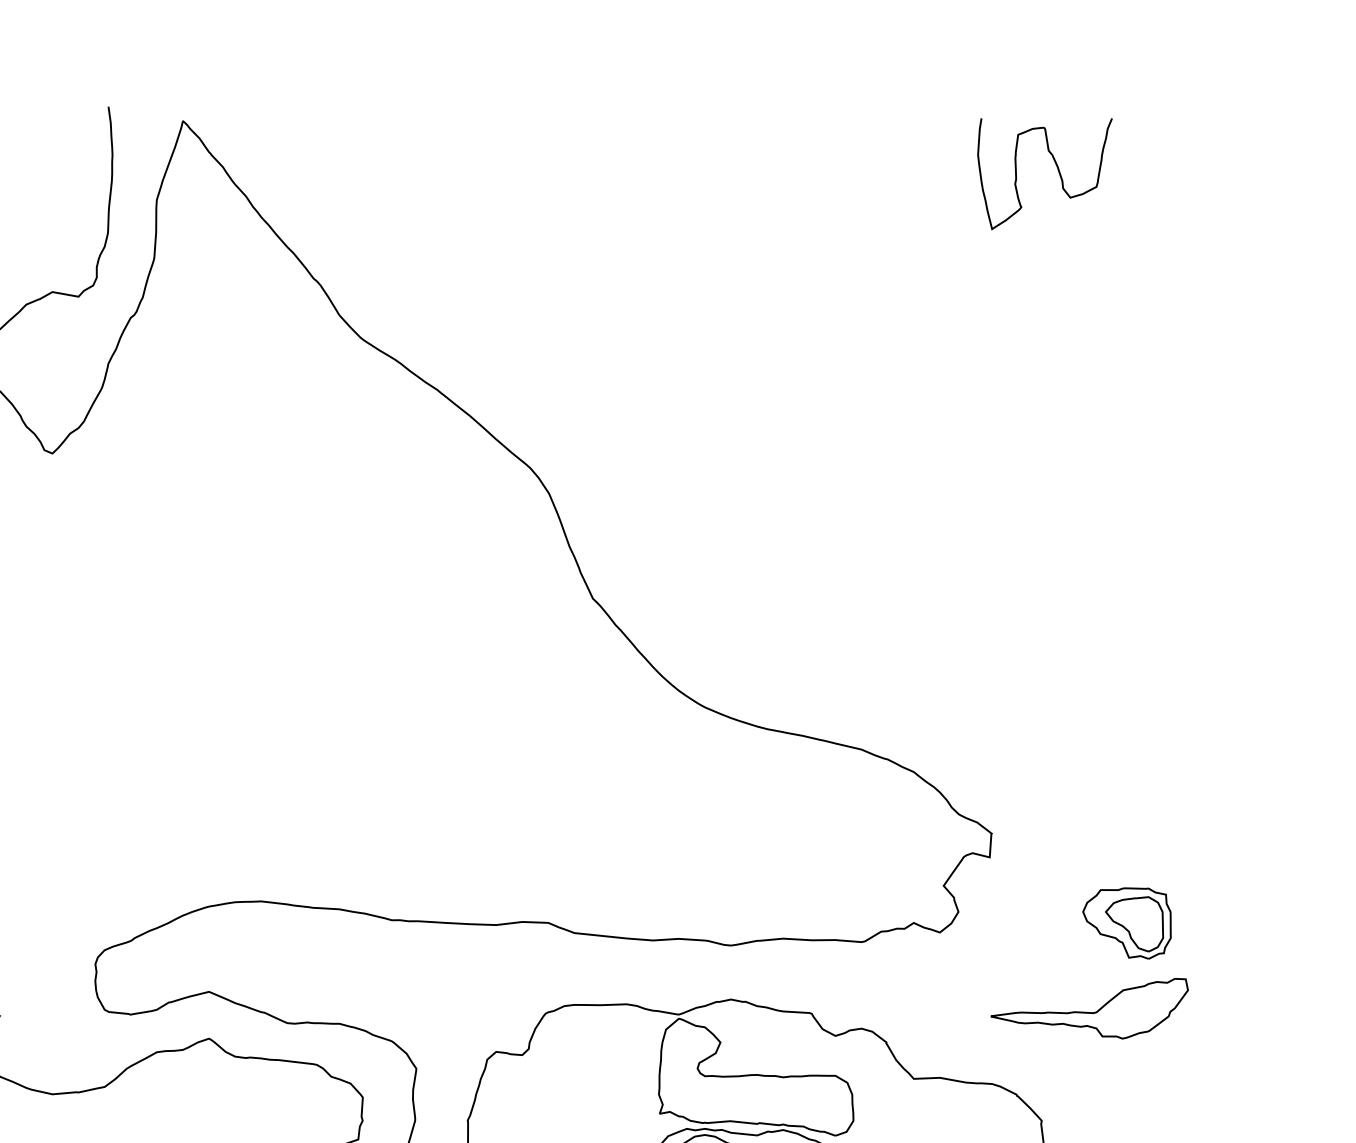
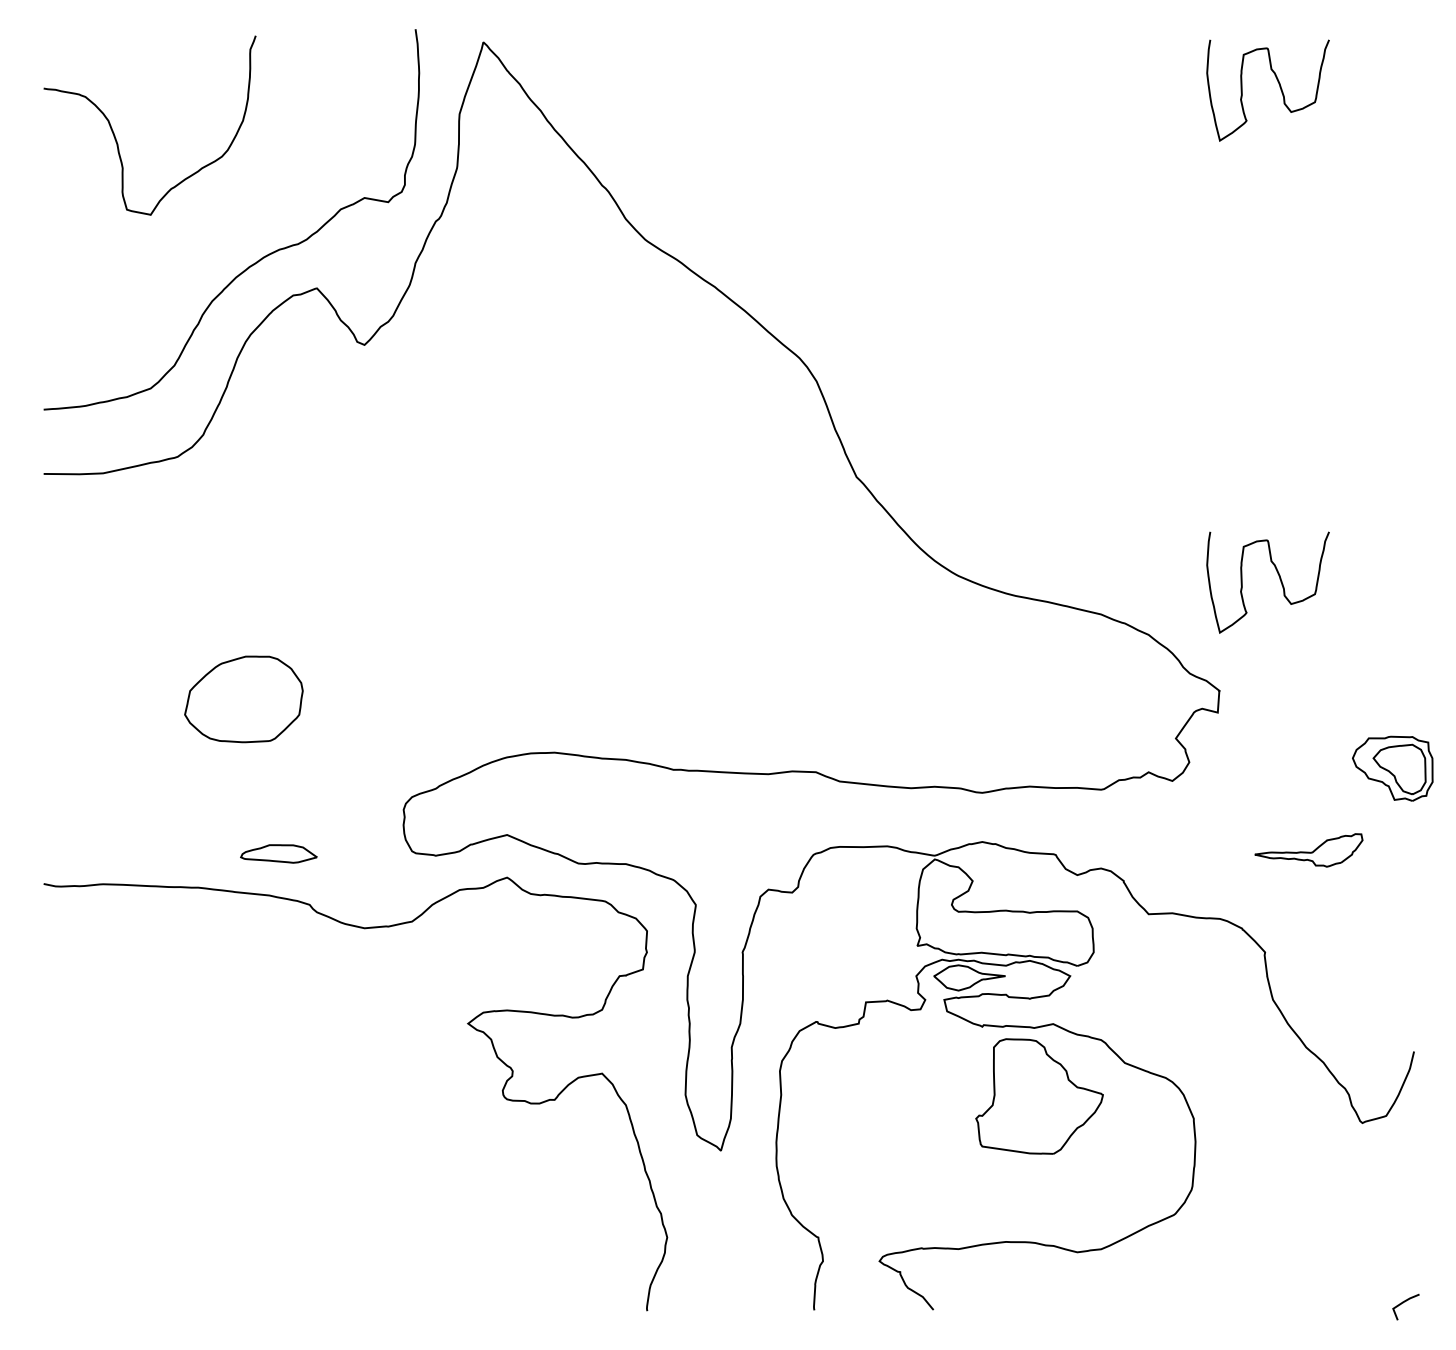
curve: (1057, 711) -> (1279, 579), added
part: (1126, 923) -> (1392, 768), moved
part: (1089, 1008) -> (1308, 850), size x0.6

